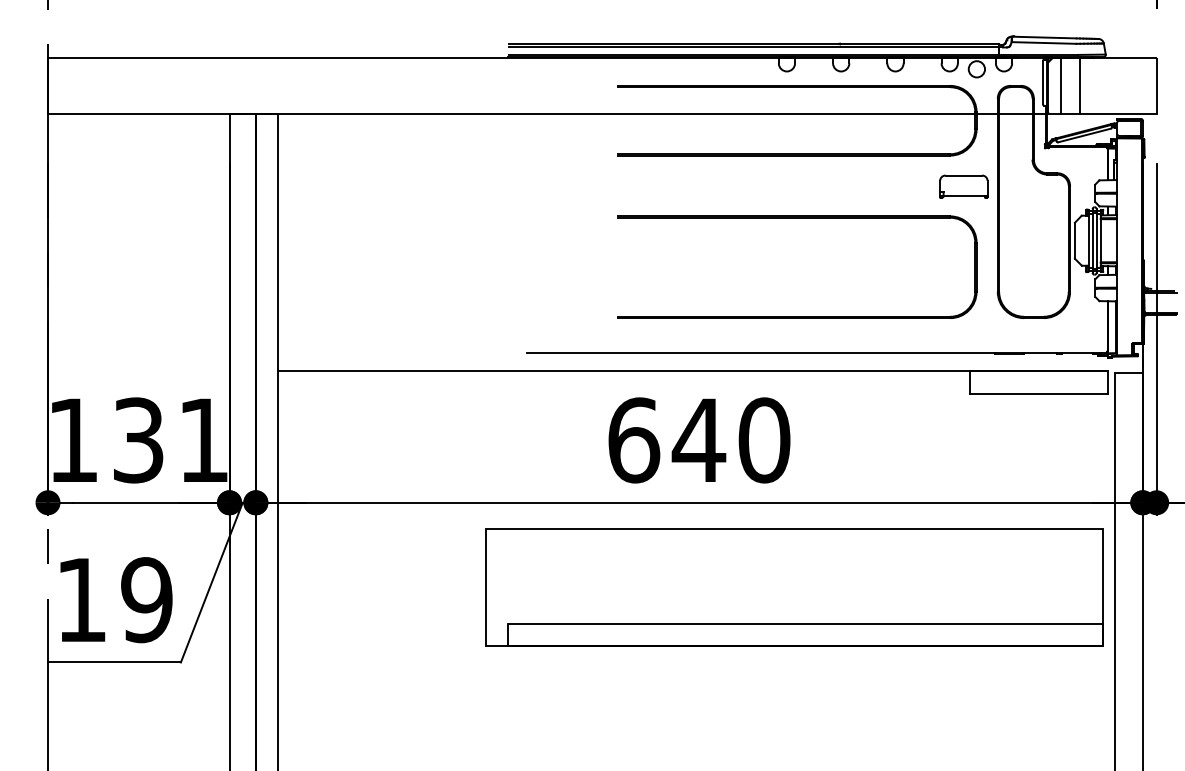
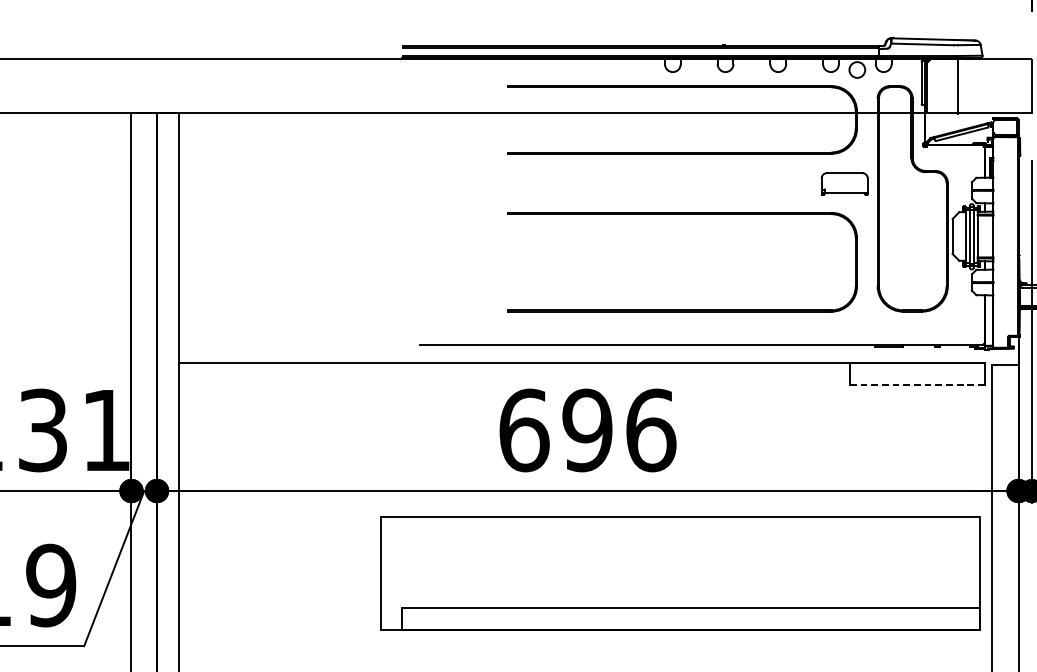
line: (1061, 85) -> (939, 85), removed
line: (1038, 393) -> (917, 384), solid -> dashed
text: (730, 440) -> (618, 430), 640 -> 696

